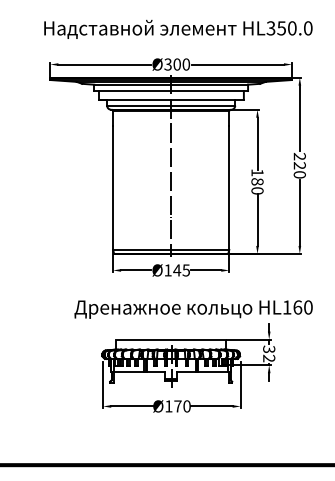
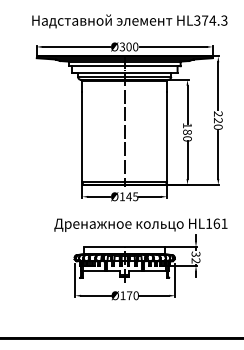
text: (294, 28) -> (214, 20), HL350.0 -> HL374.3
text: (308, 307) -> (224, 223), HL160 -> HL161

